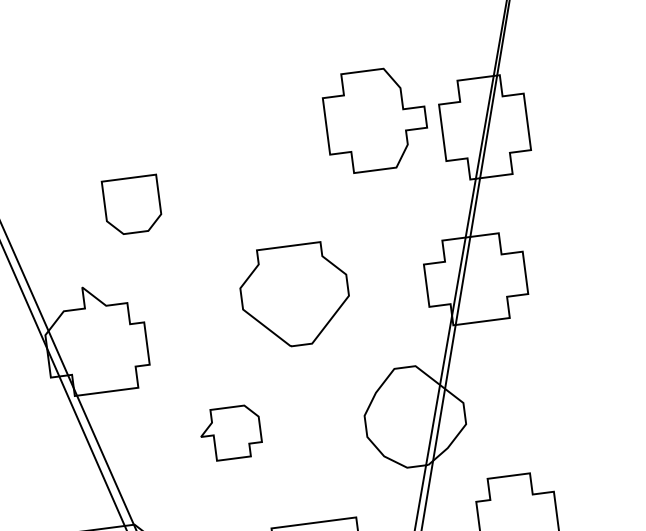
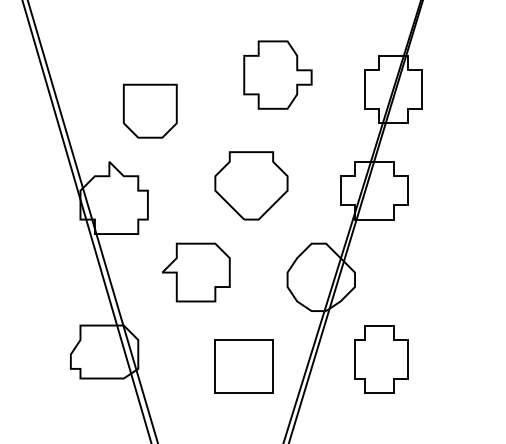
part: (375, 119) -> (277, 74), moved
part: (131, 204) -> (149, 110), size x1.43
part: (231, 433) -> (196, 272), size x1.67

